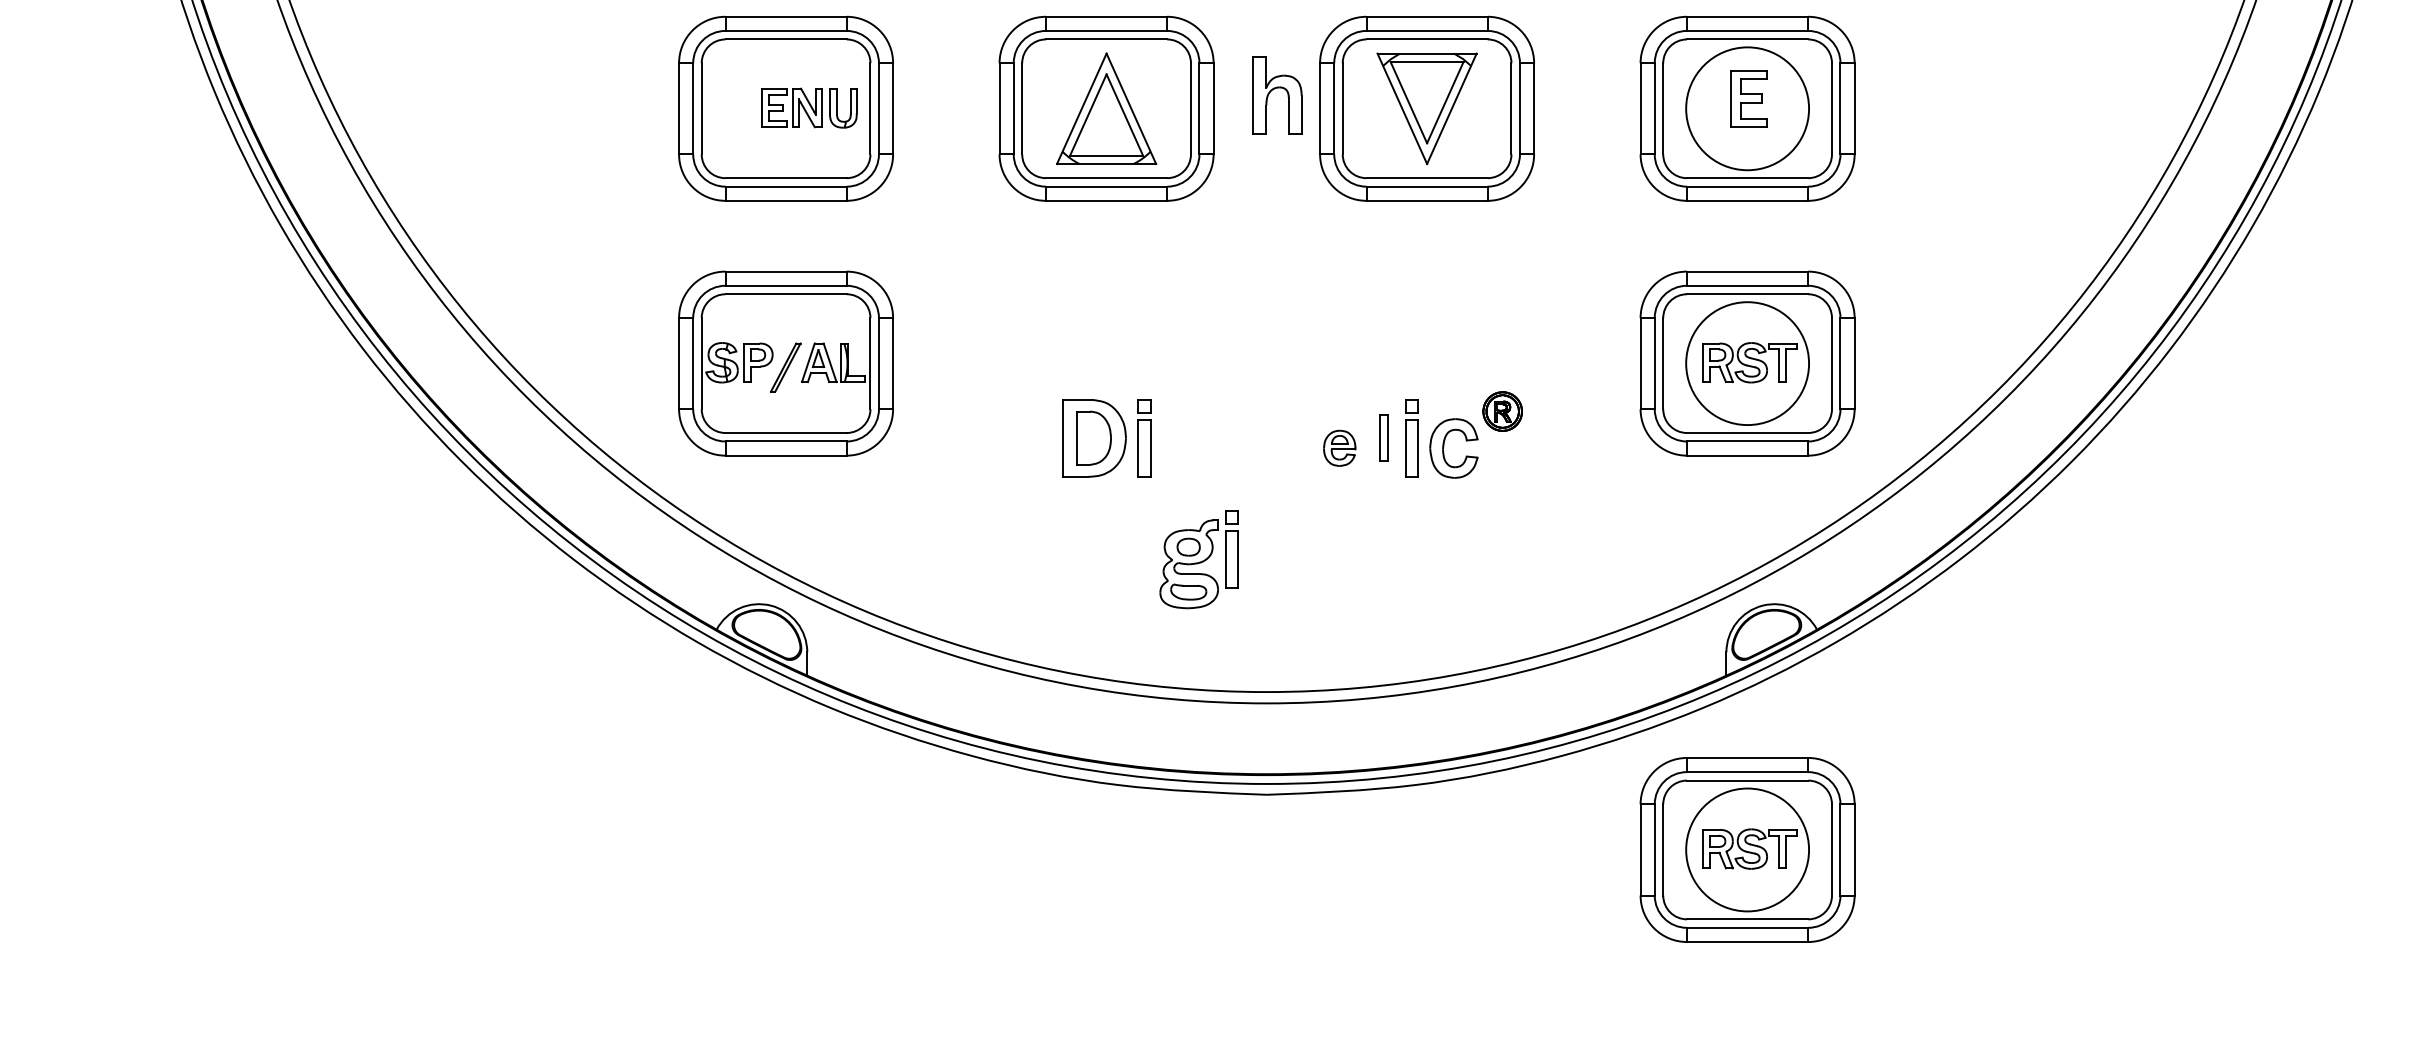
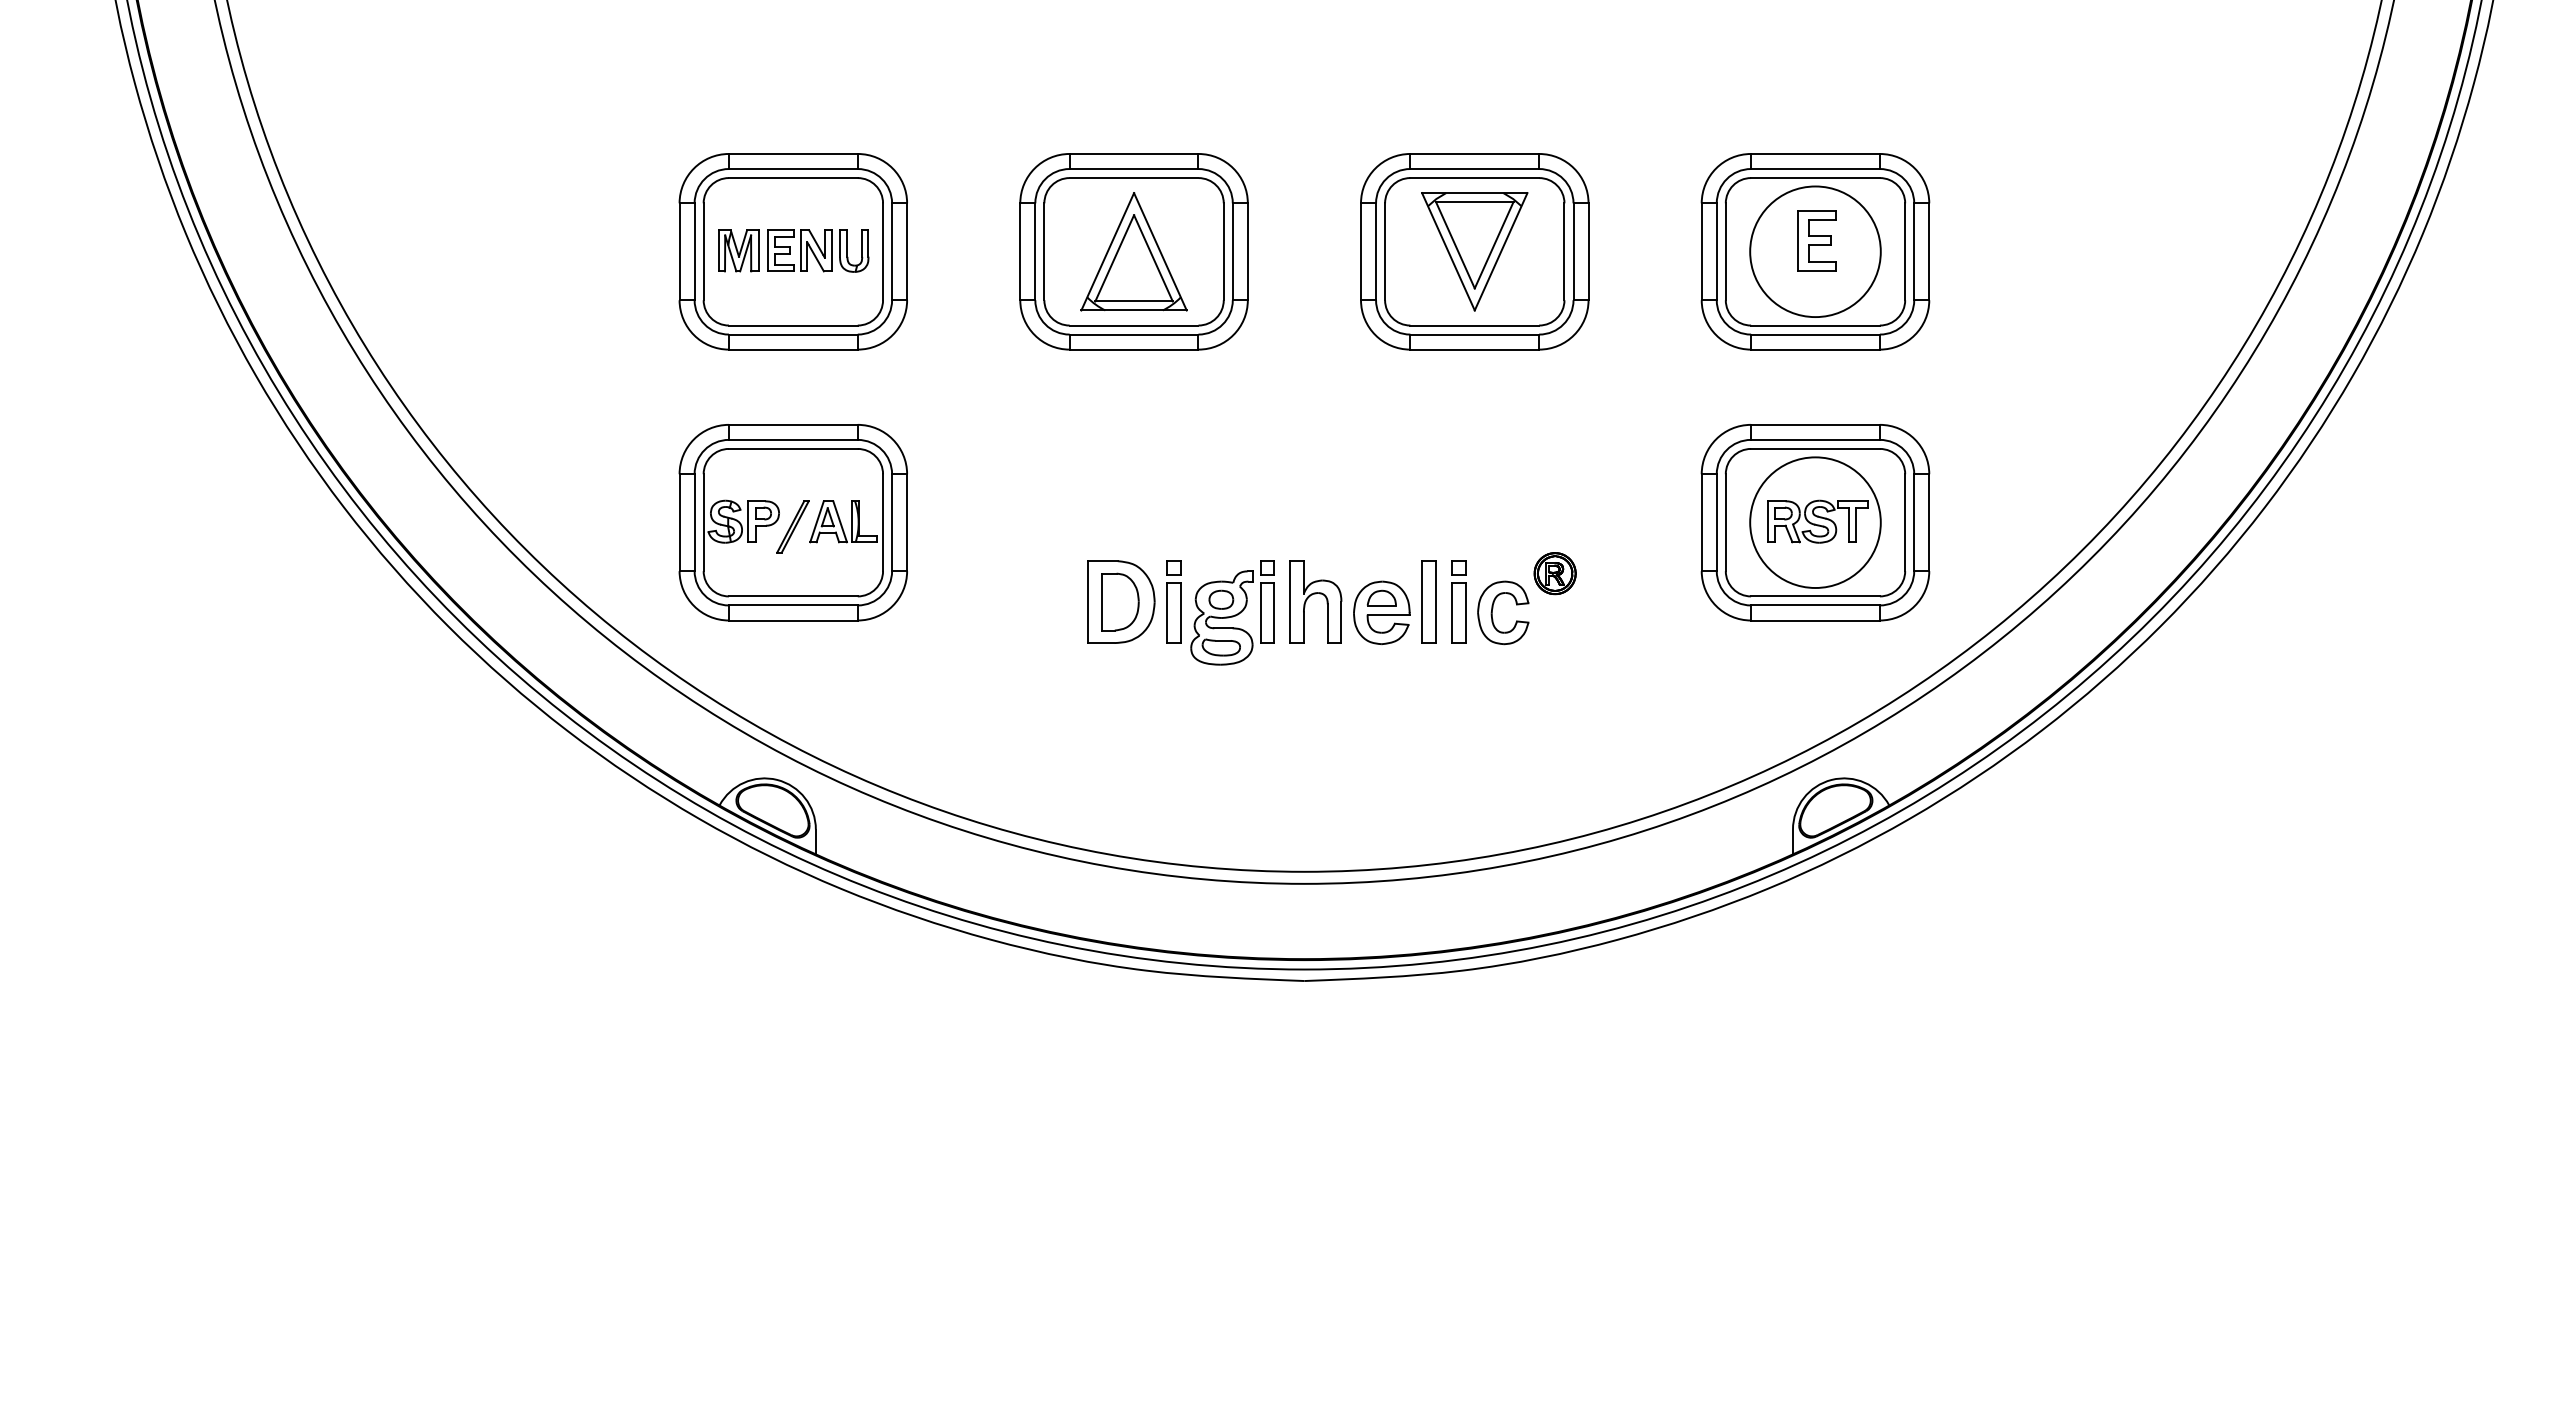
part: (1274, 89) -> (1312, 595), moved
part: (734, 107) -> (738, 250), added
part: (1383, 437) -> (1428, 601), size x1.67
part: (1339, 448) -> (1381, 612), size x1.67
part: (1199, 559) -> (1232, 612), moved
part: (1747, 849) -> (1815, 1039), removed

